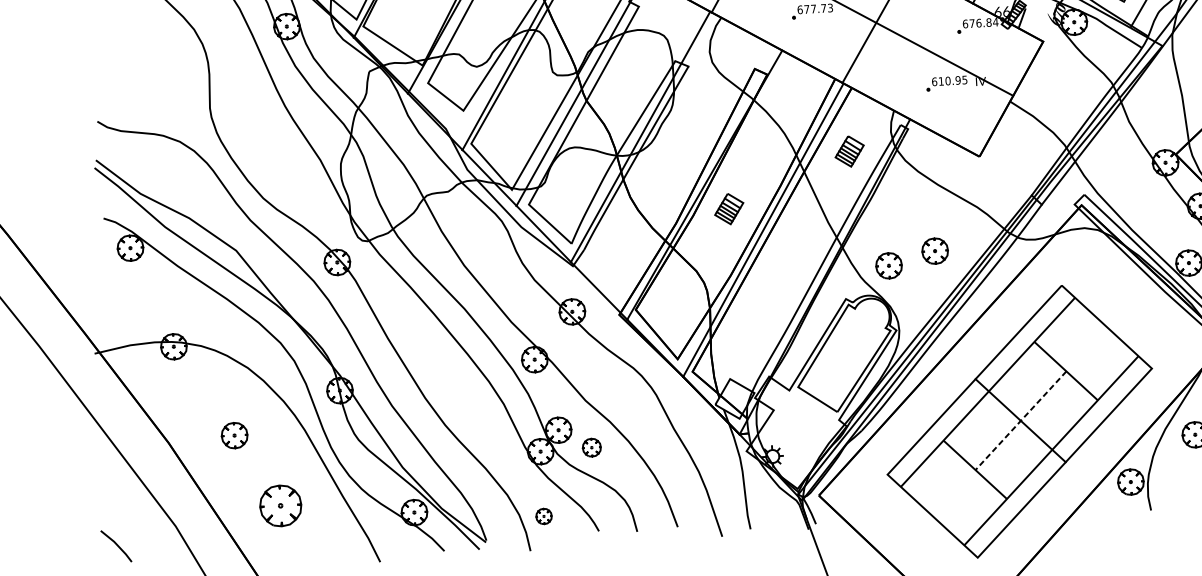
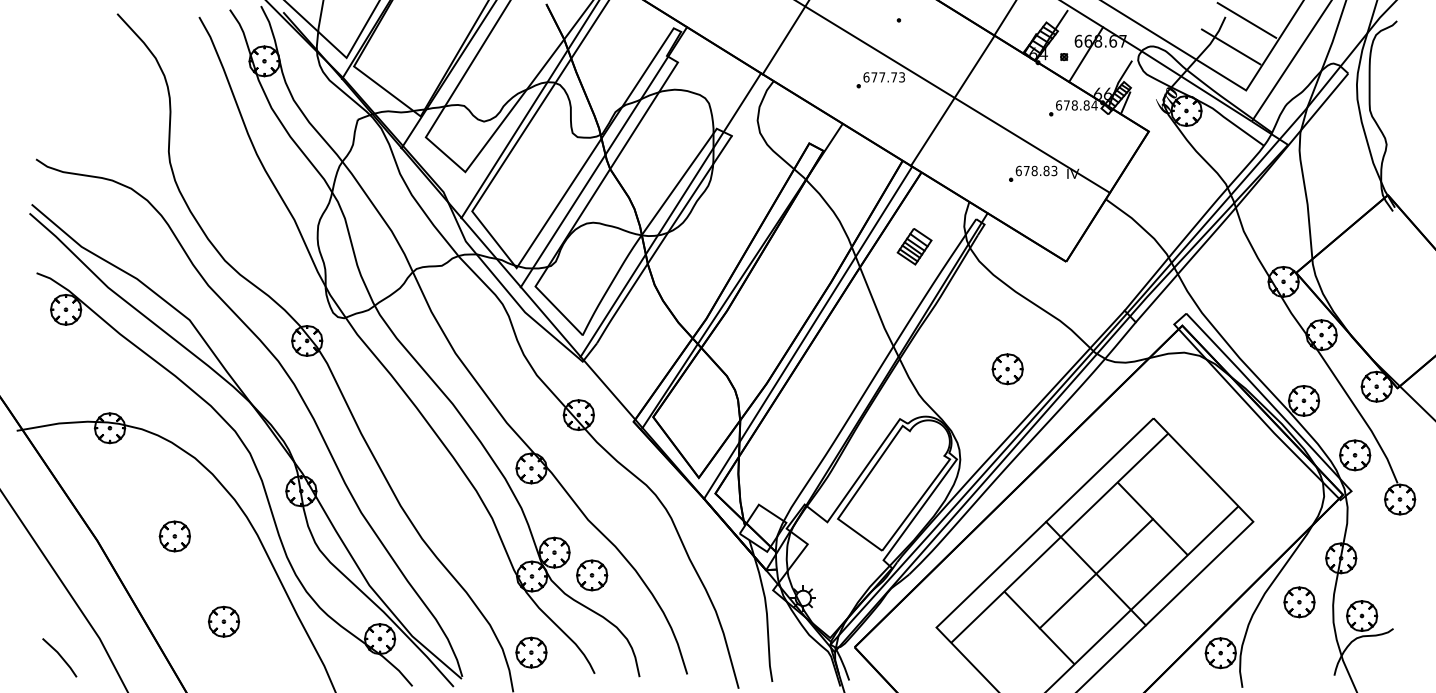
text: (978, 23) -> (1074, 105), 676.84 -> 678.84
text: (952, 80) -> (1040, 170), 610.95 -> 678.83
part: (729, 208) -> (769, 305), removed
part: (888, 266) -> (952, 383), removed
line: (1021, 420) -> (1096, 573), dashed -> solid
part: (592, 447) -> (592, 575), size x1.43
part: (280, 505) -> (223, 621), size x0.62
part: (544, 516) -> (531, 652), size x1.67
line: (116, 545) -> (59, 656), moved

